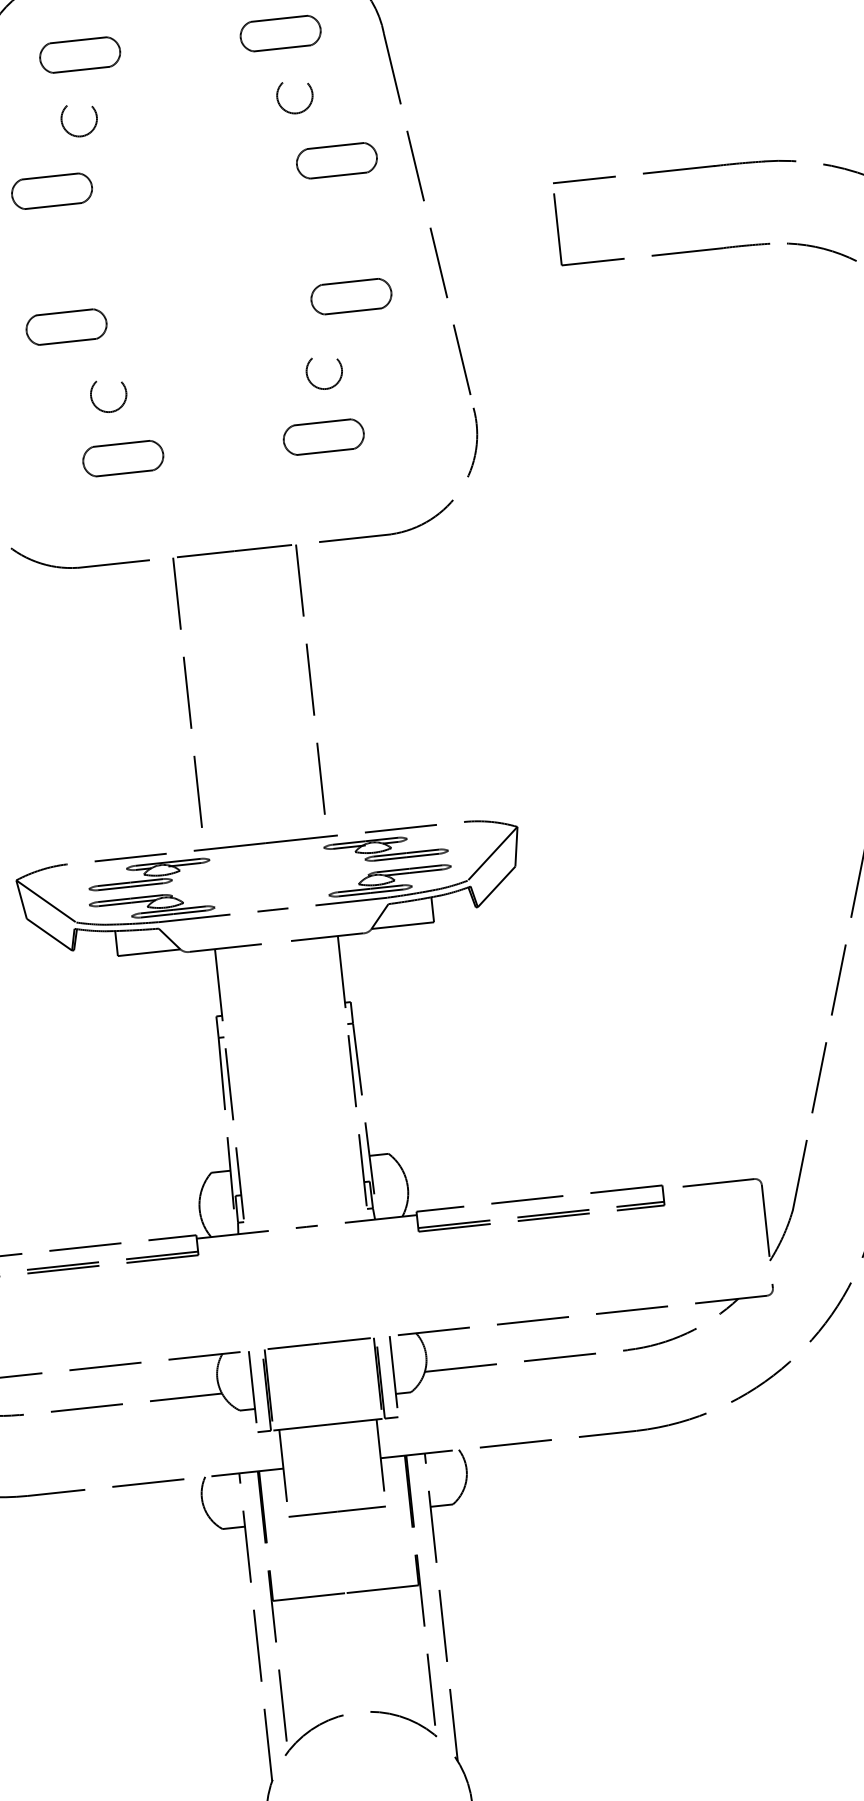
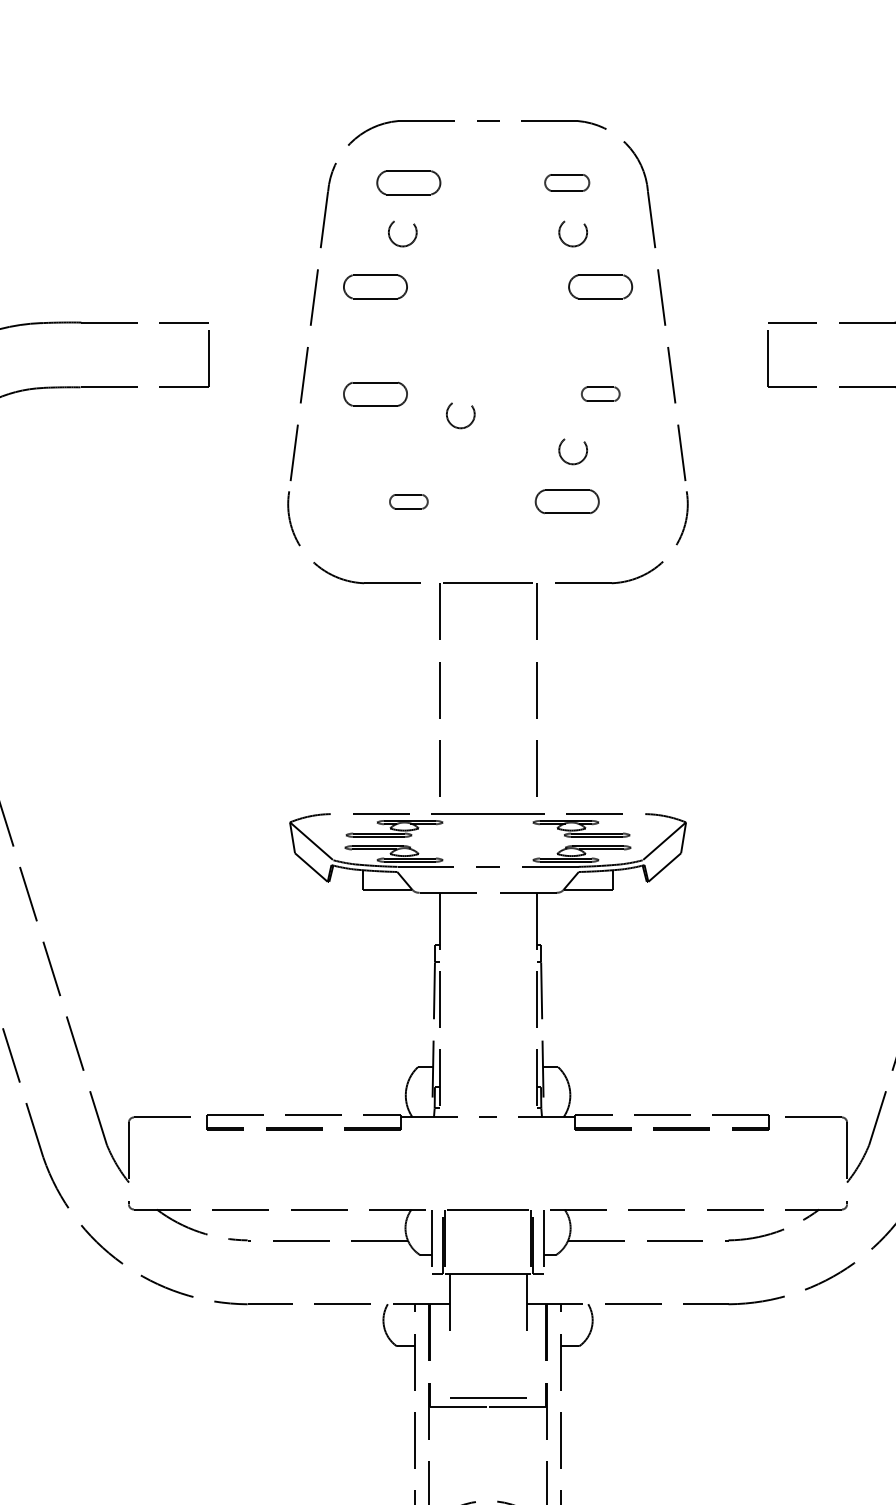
part: (279, 33) -> (566, 182), size x0.7
part: (351, 295) -> (600, 393), size x0.6
circle: (108, 395) -> (460, 415), moved
part: (122, 458) -> (408, 501), size x0.6
line: (337, 1510) -> (488, 1397), moved

